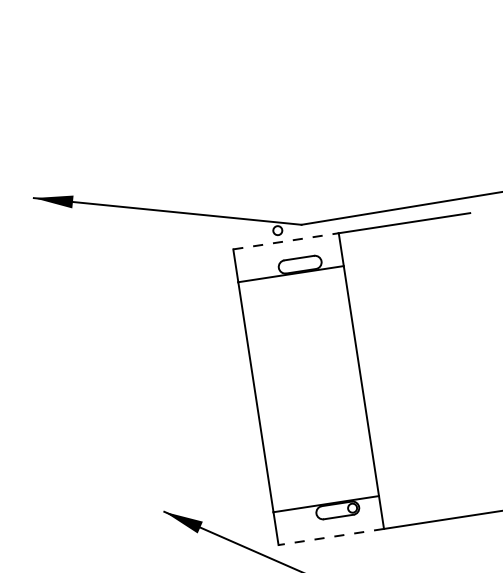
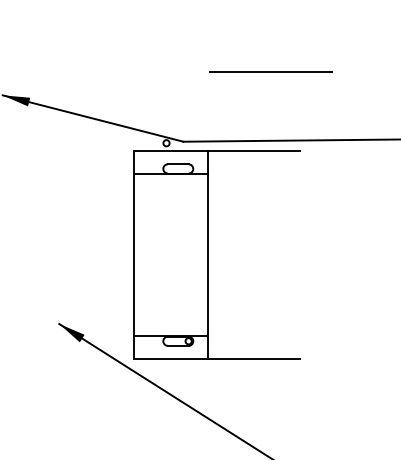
line: (410, 105) -> (270, 71), added
line: (286, 241) -> (171, 151), dashed -> solid
line: (331, 536) -> (171, 358), dashed -> solid

